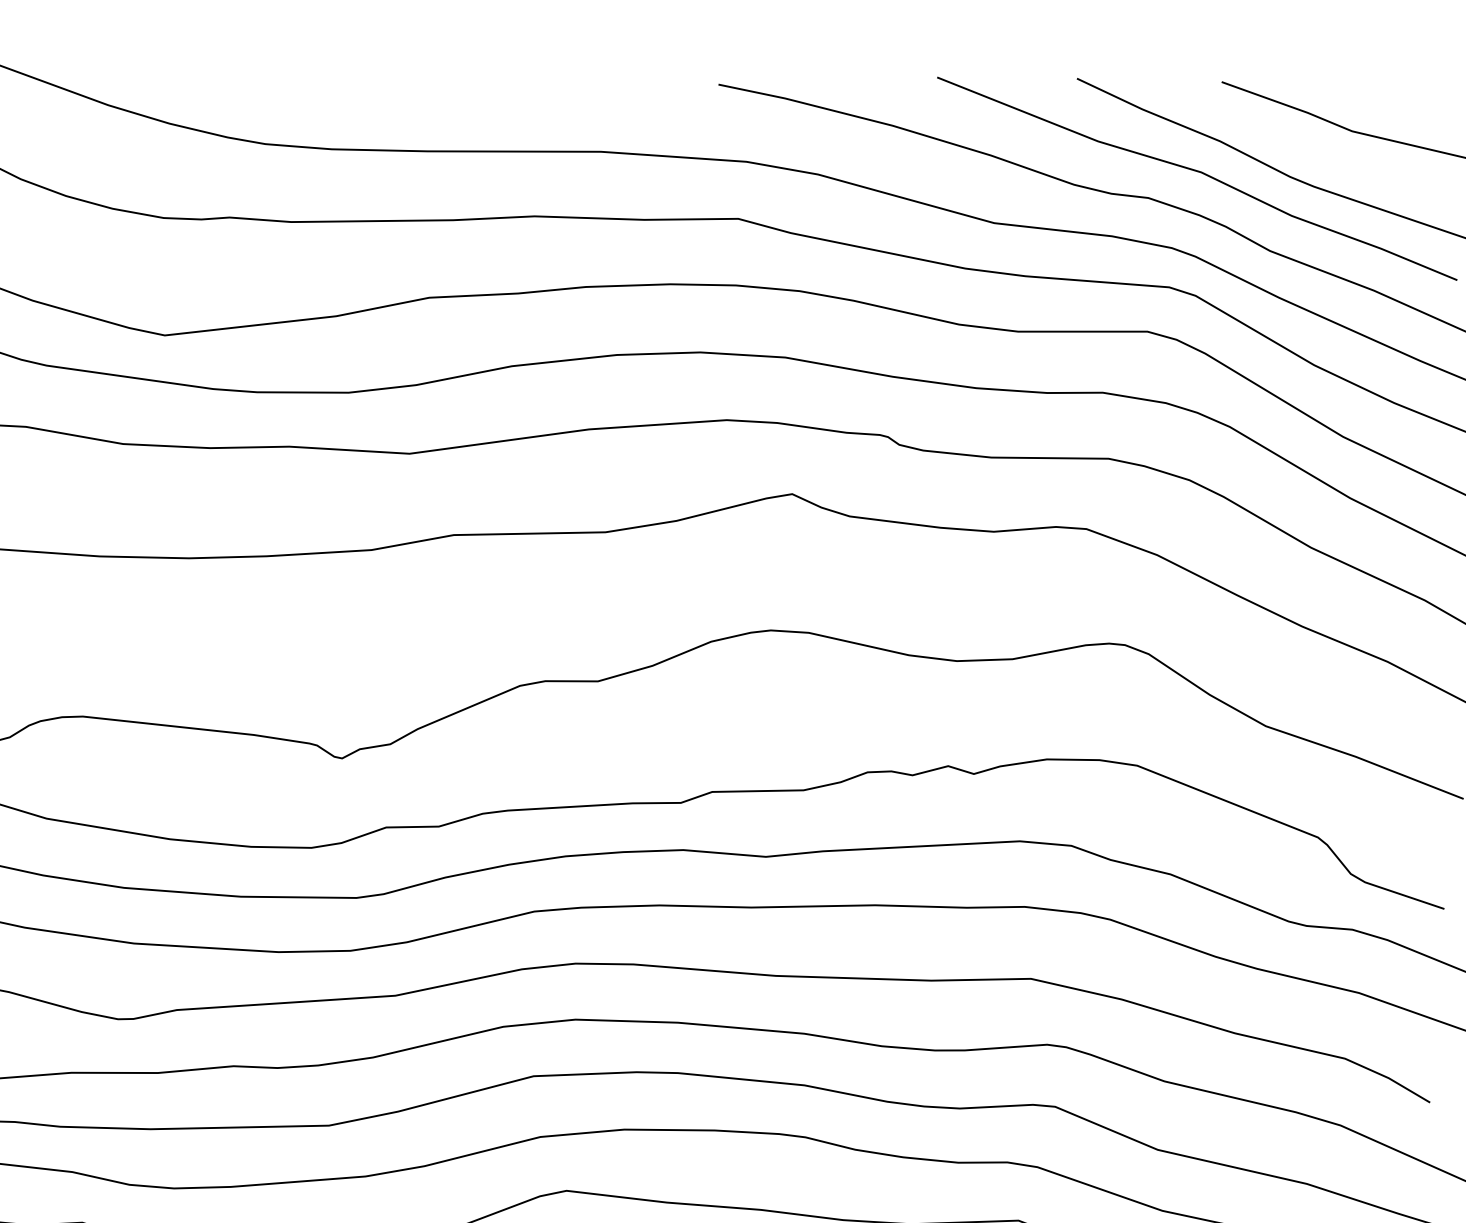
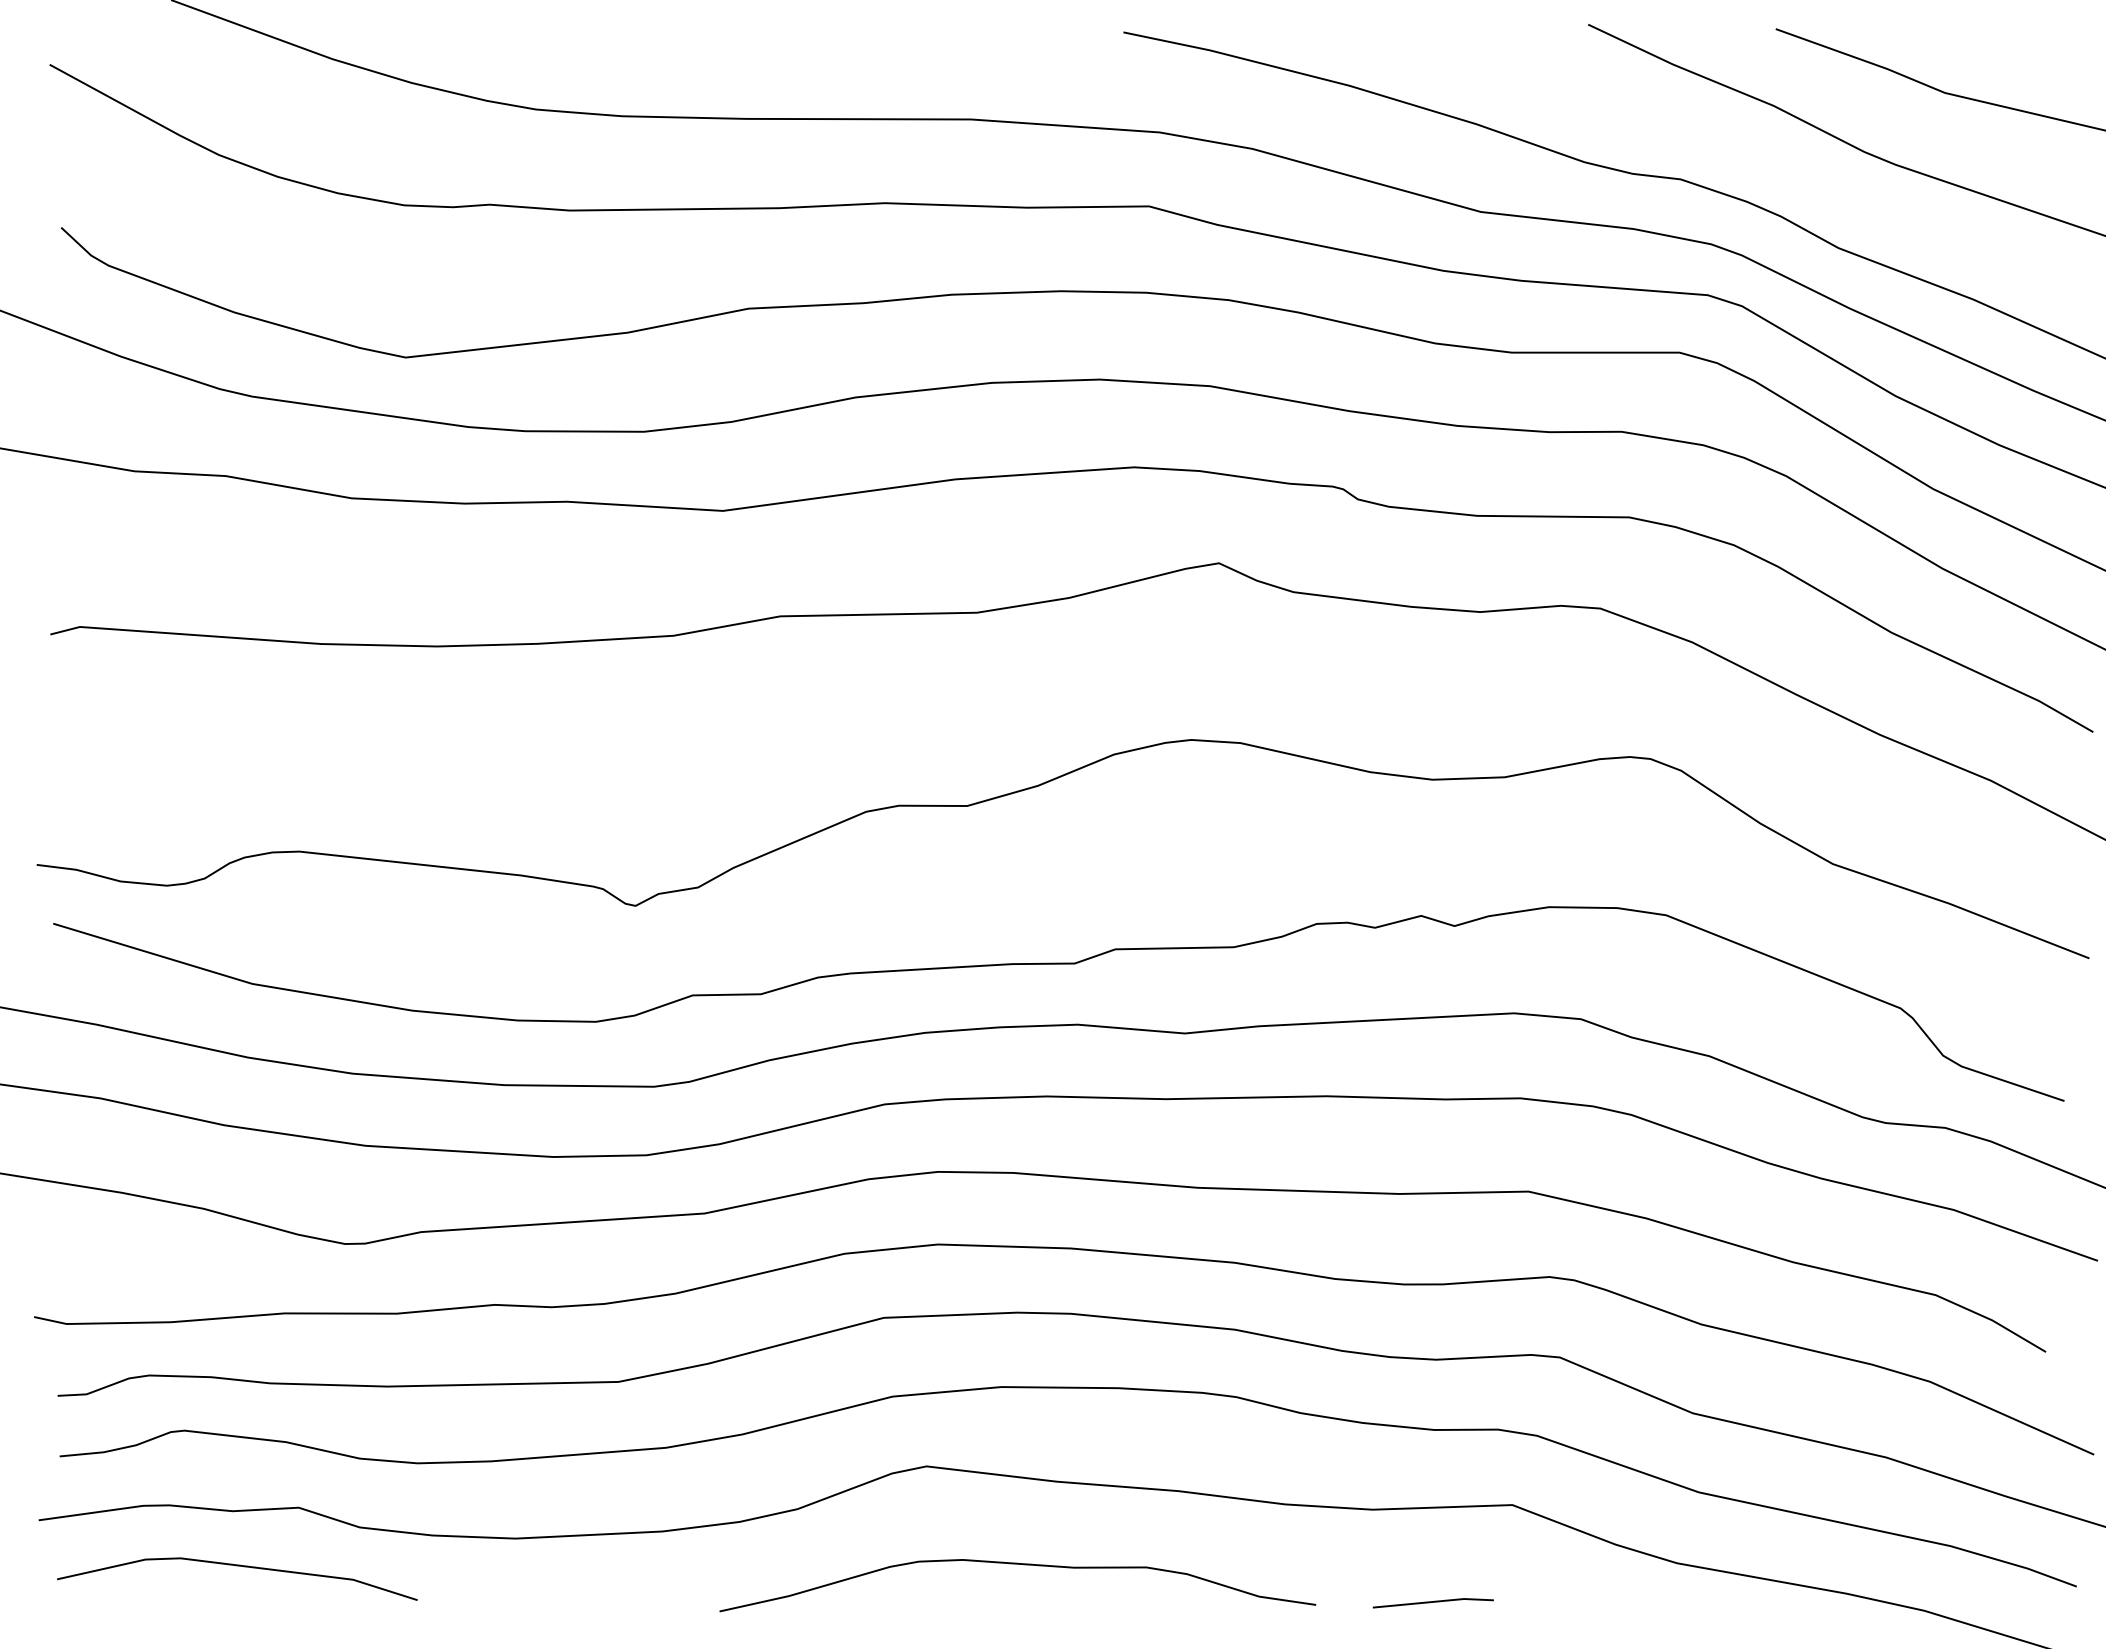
curve: (1199, 172) -> (1746, 146), removed

